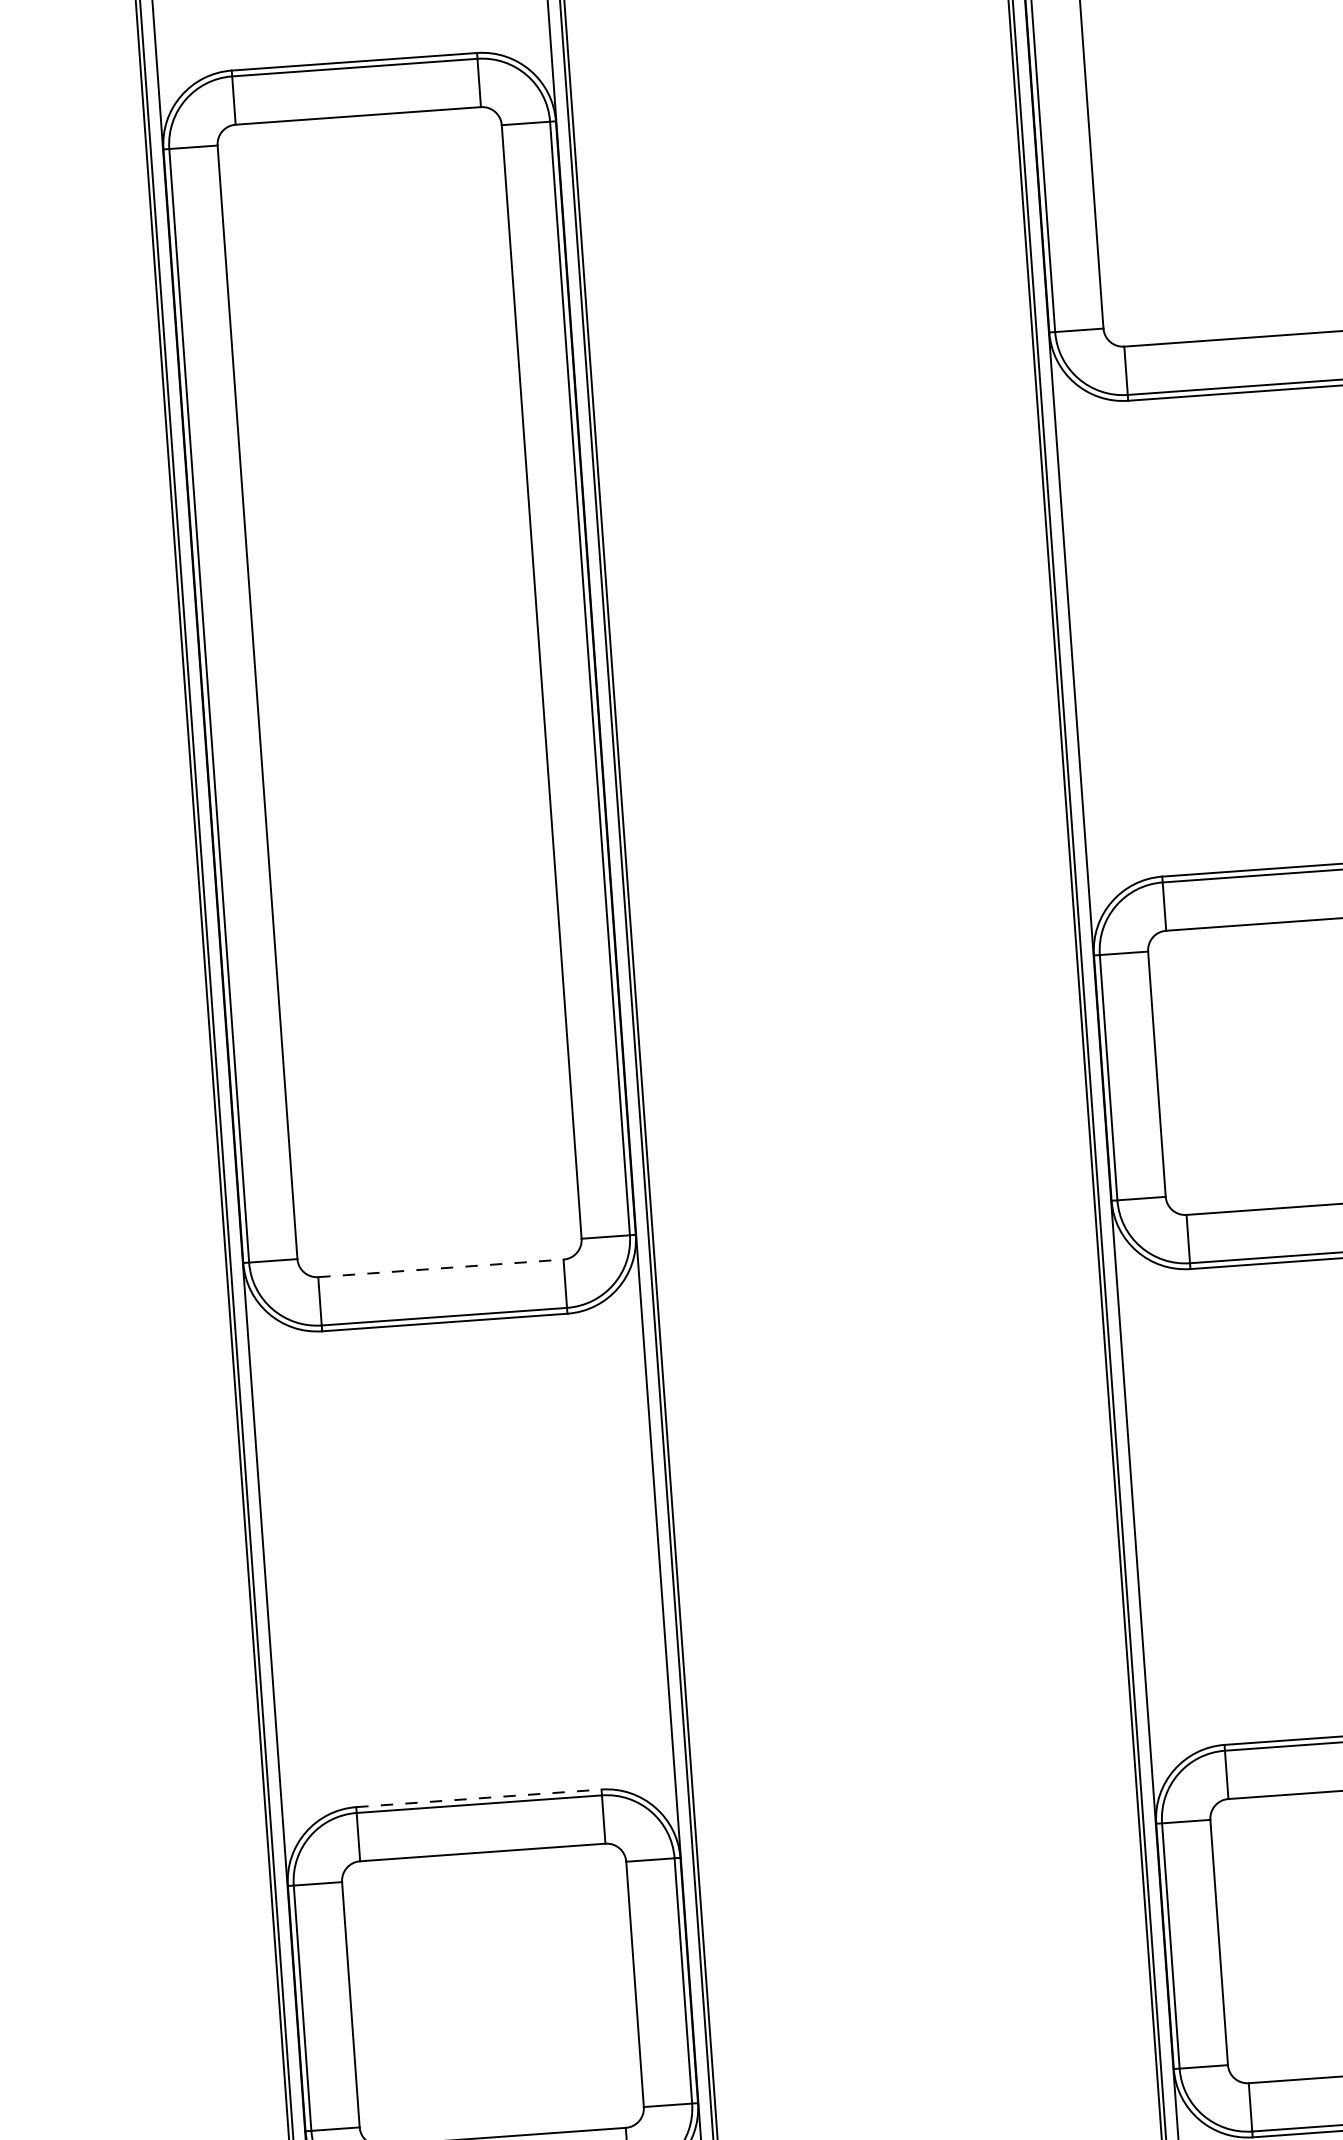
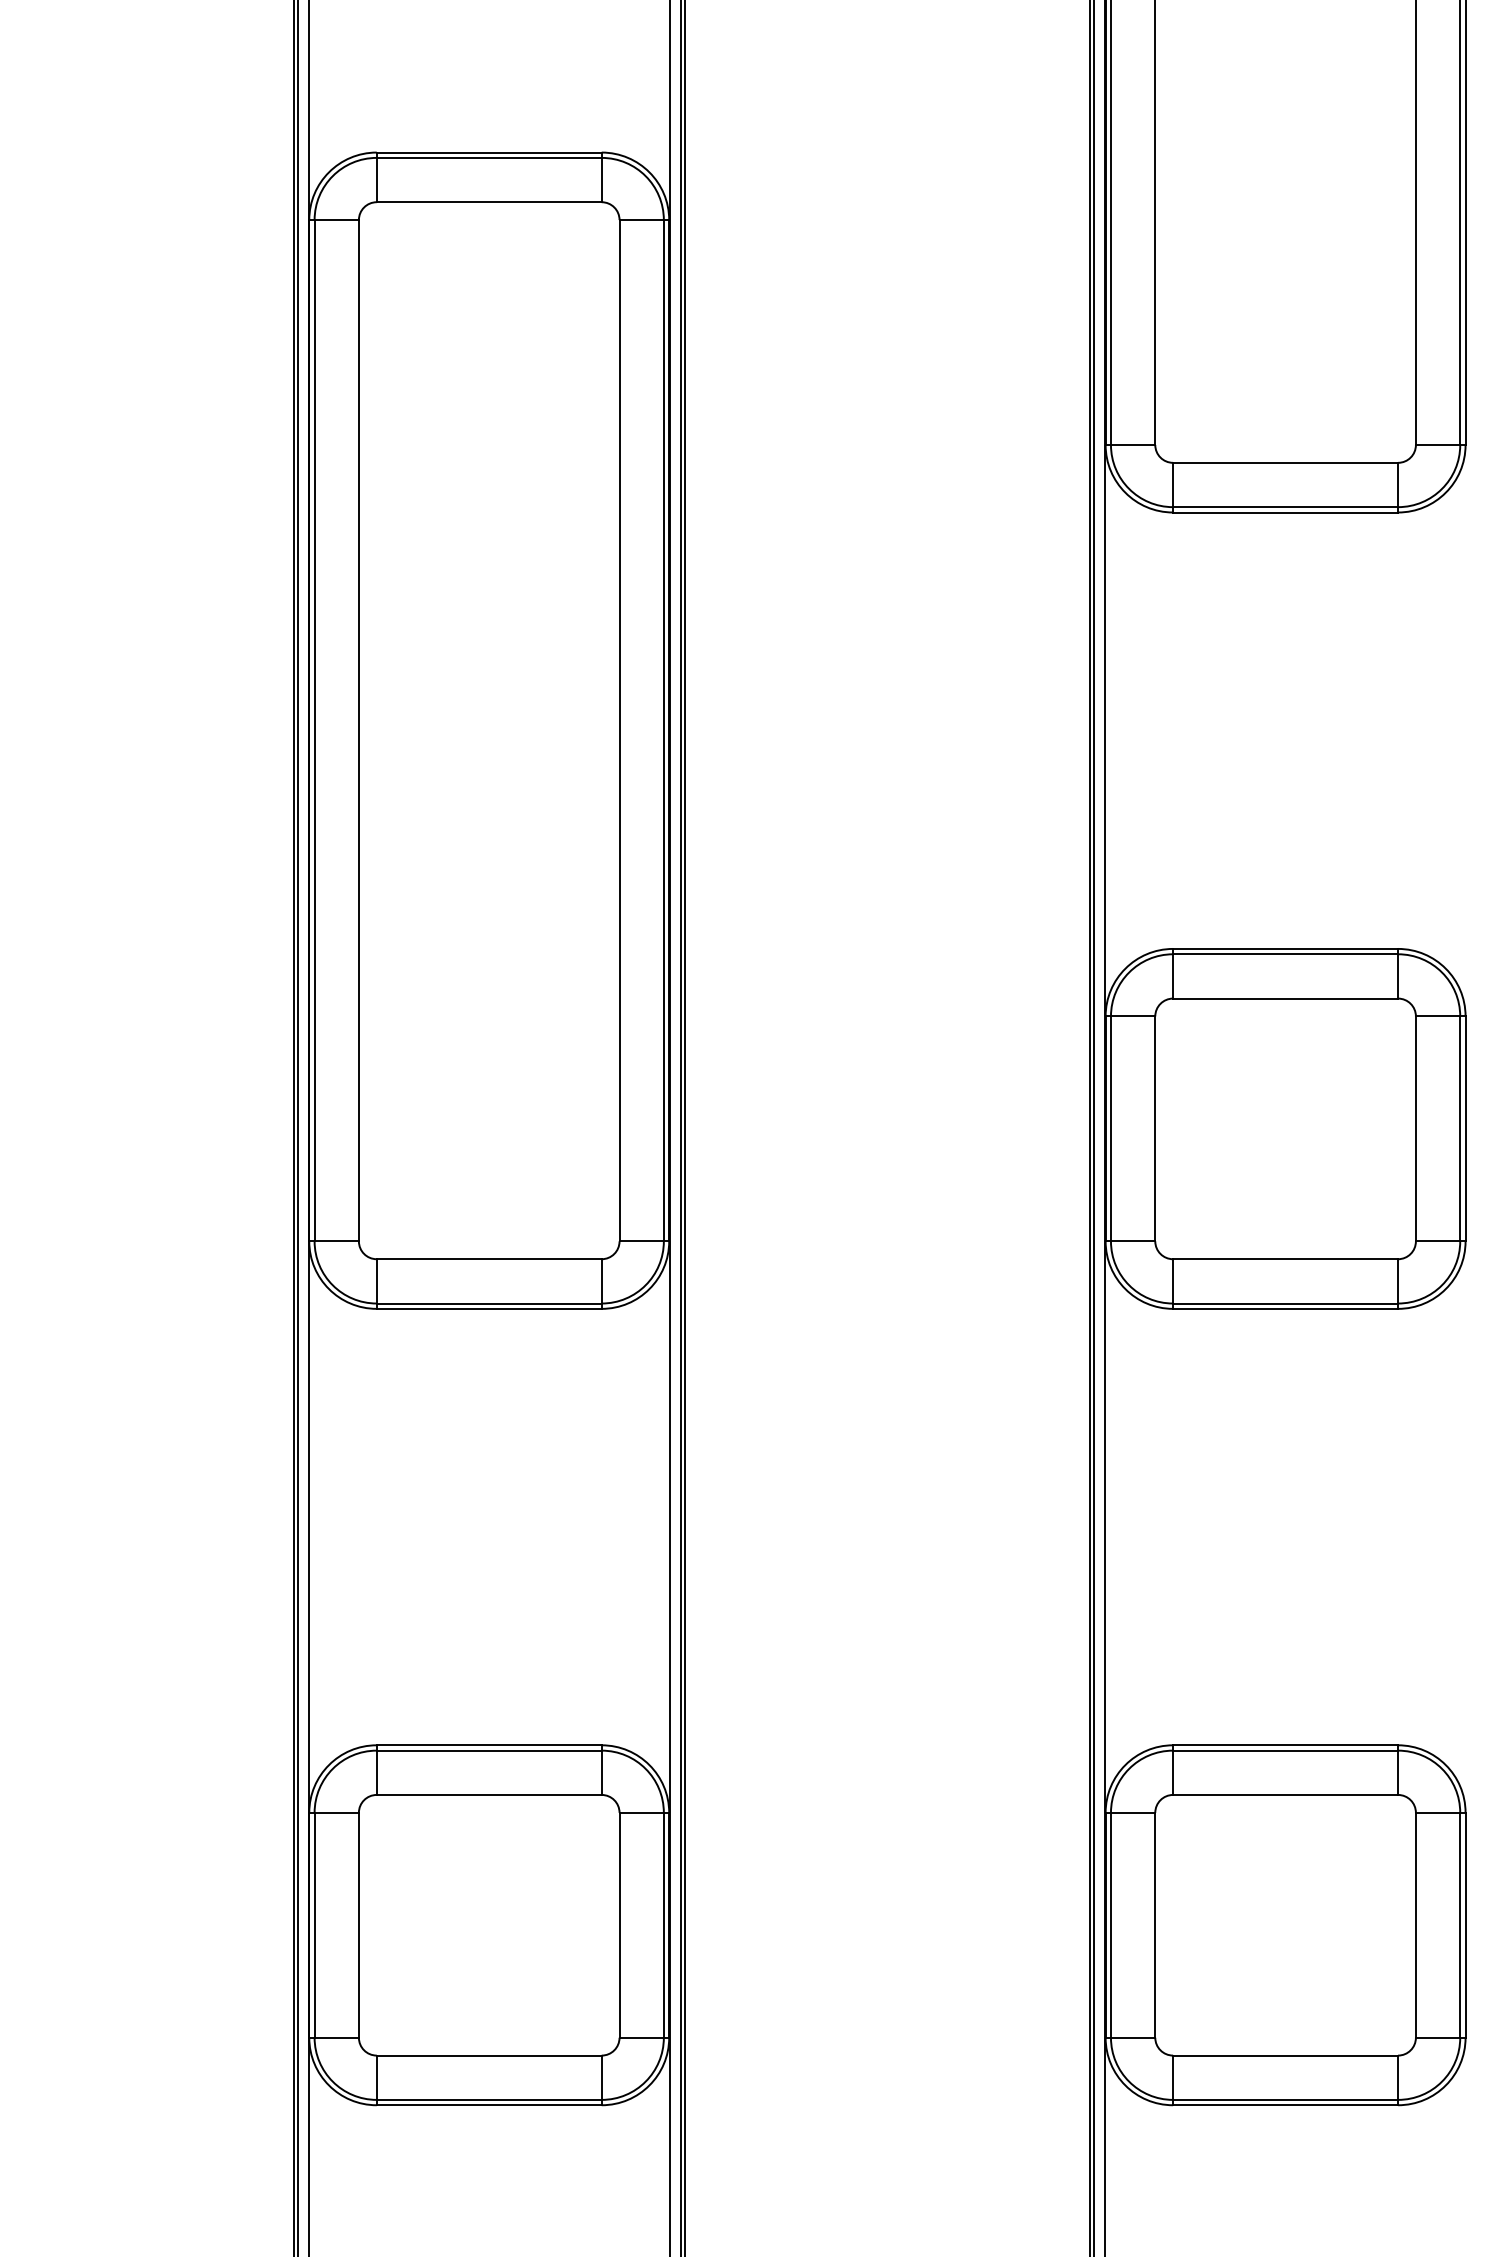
line: (441, 1268) -> (489, 1259), dashed -> solid
line: (479, 1798) -> (489, 1745), dashed -> solid

